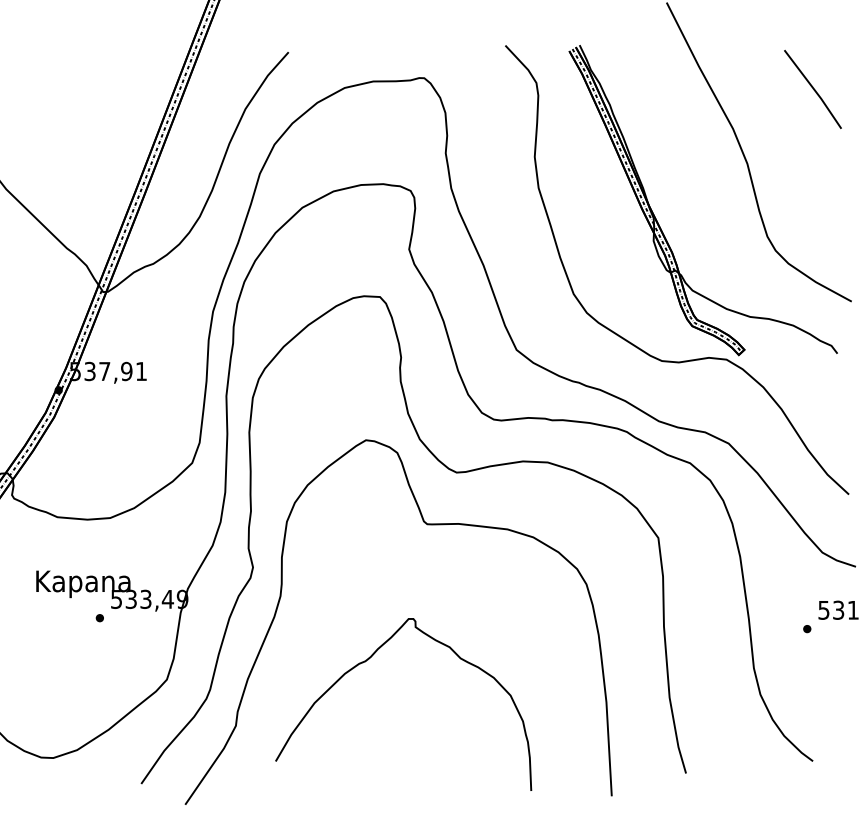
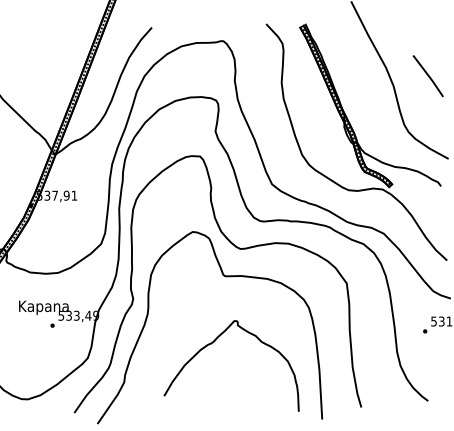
line: (811, 90) -> (427, 76), moved
curve: (371, 659) -> (214, 342), moved

